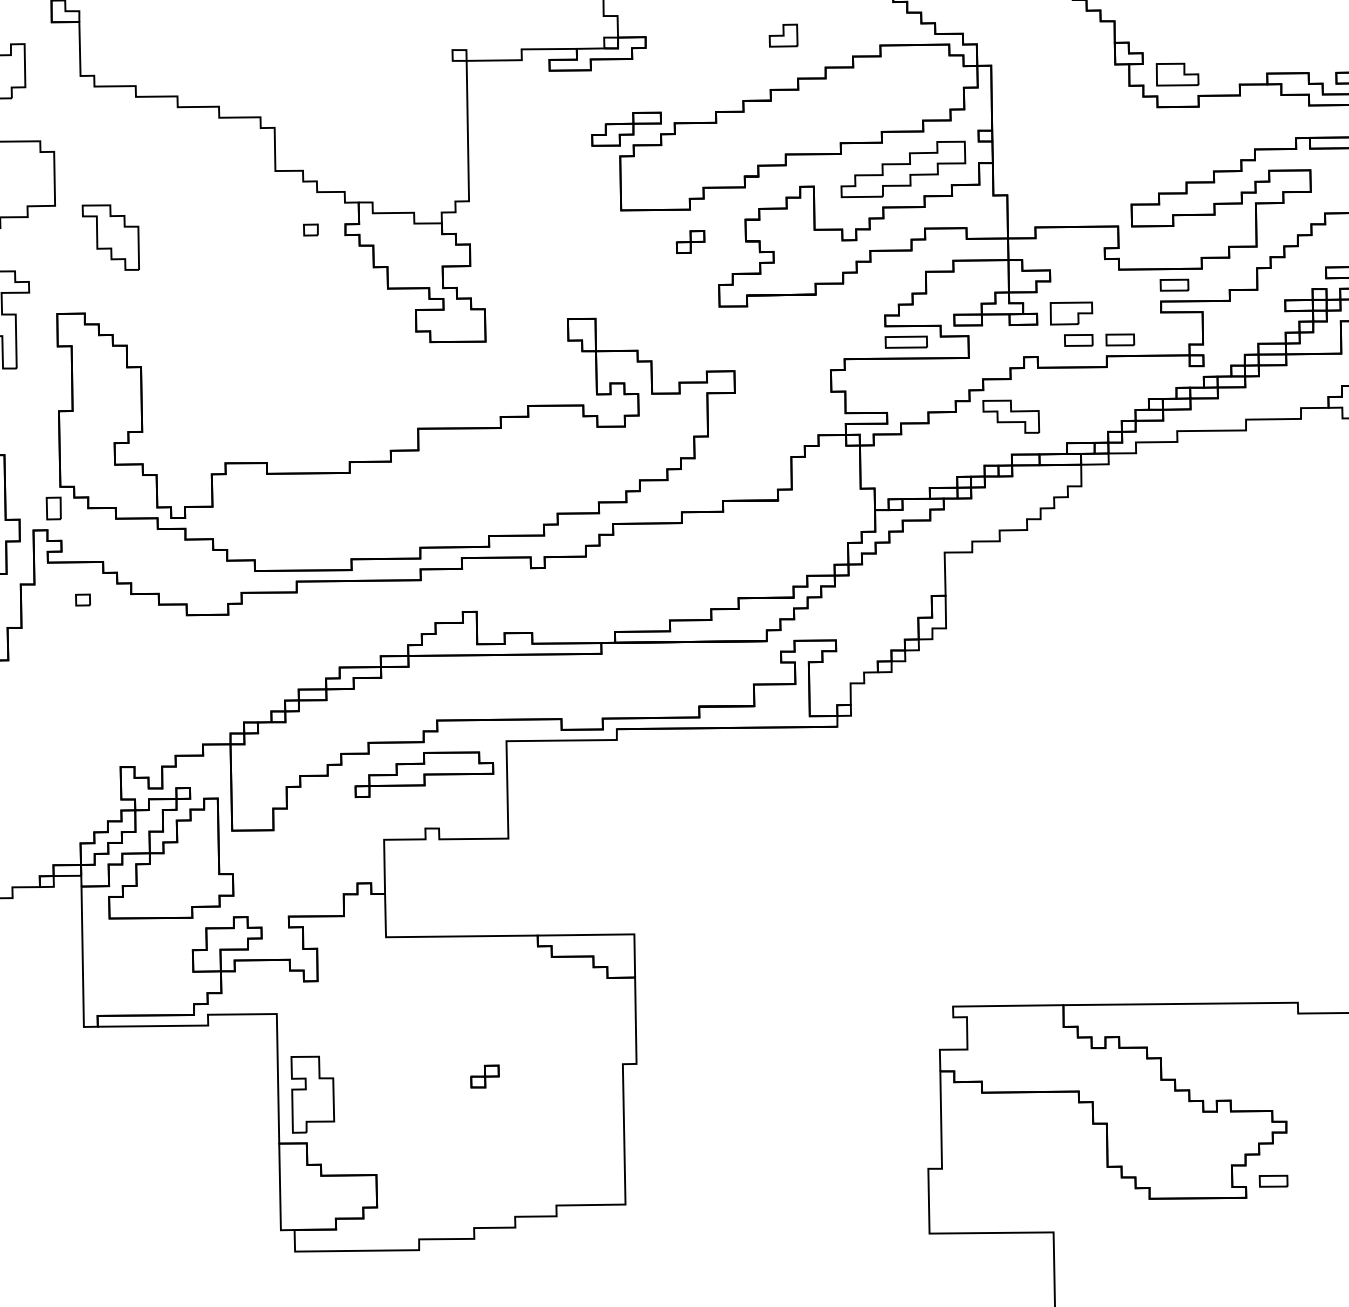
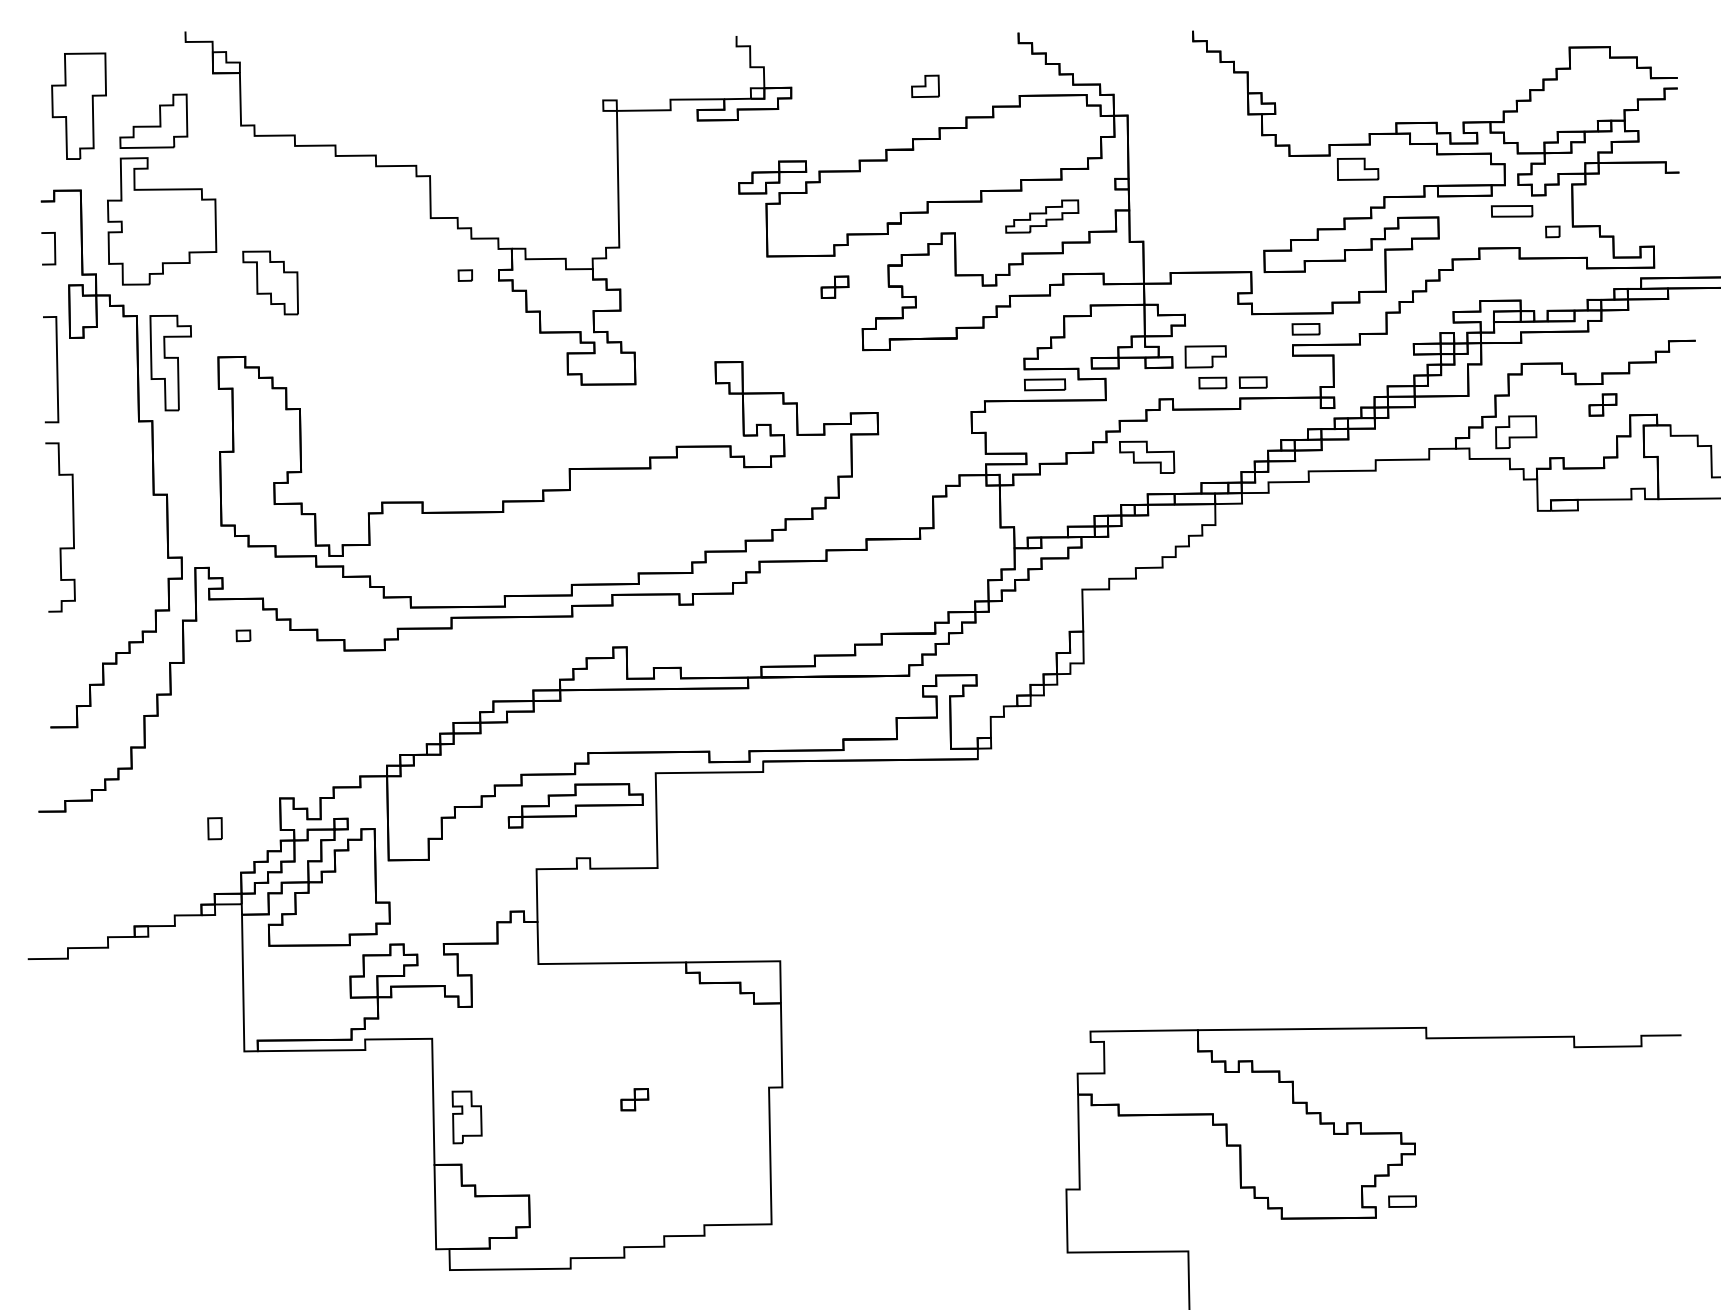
part: (1177, 73) -> (1357, 168), moved
part: (903, 169) -> (1042, 216), size x0.6
part: (53, 508) -> (214, 828), moved
part: (312, 1094) -> (466, 1117), size x0.7

